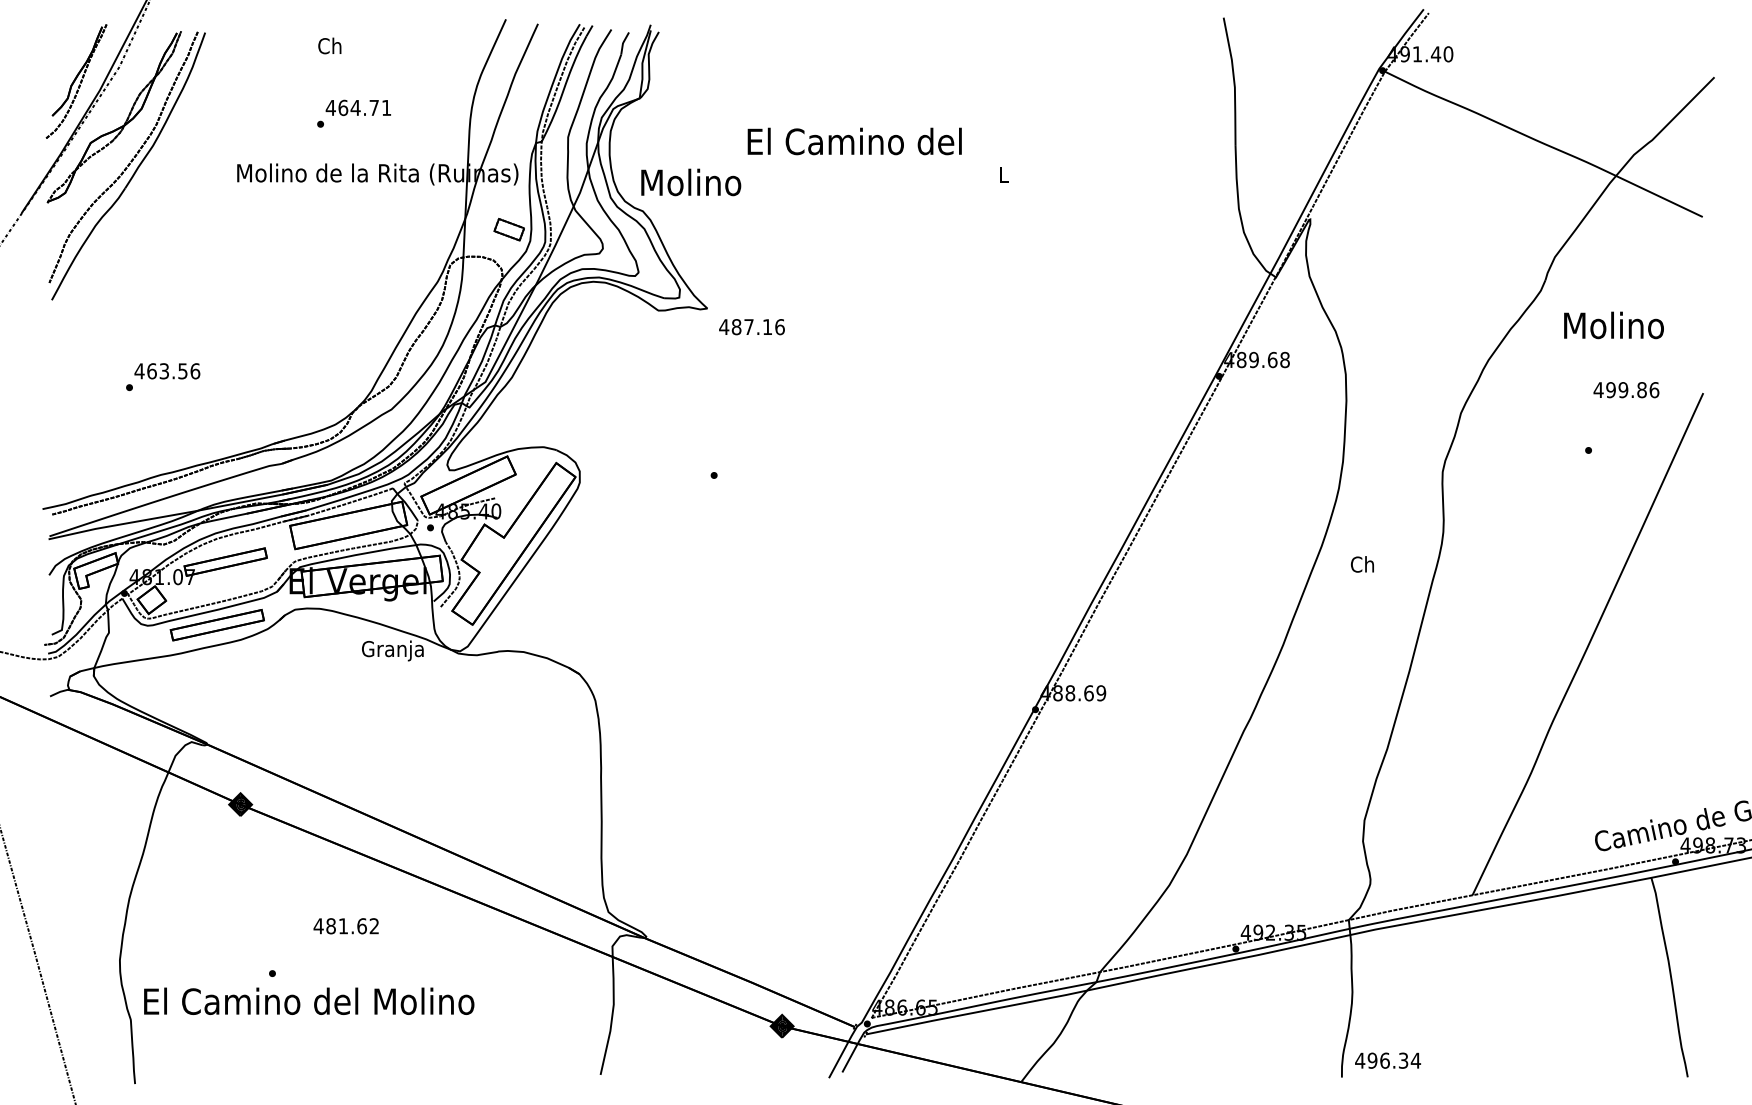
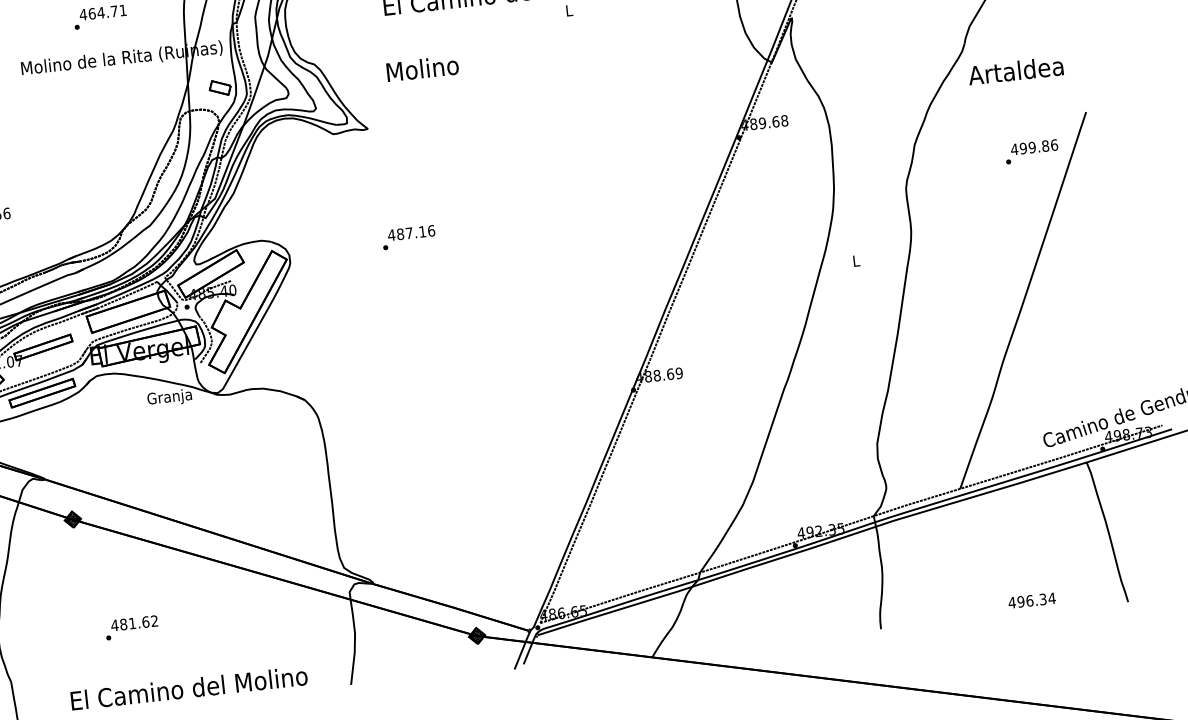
text: (691, 182) -> (422, 68), moved
text: (1612, 325) -> (1016, 70), Molino -> Artaldea
text: (751, 327) -> (411, 233), moved
text: (1626, 390) -> (1034, 147), moved
text: (1361, 564) -> (855, 261), Ch -> L
text: (345, 926) -> (133, 623), moved
text: (309, 1000) -> (189, 687), moved
text: (1387, 1060) -> (1031, 600), moved

